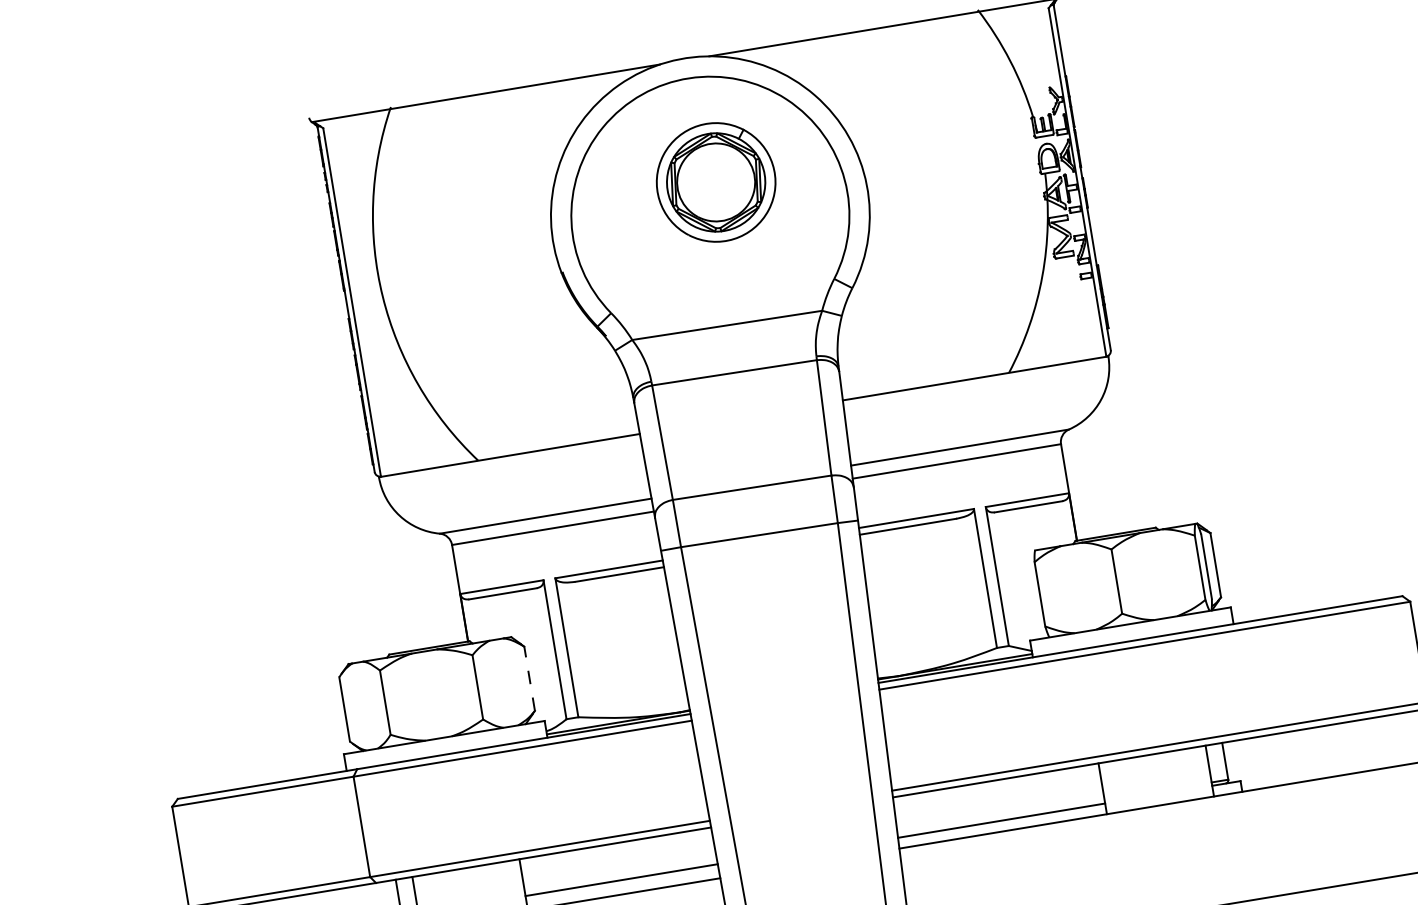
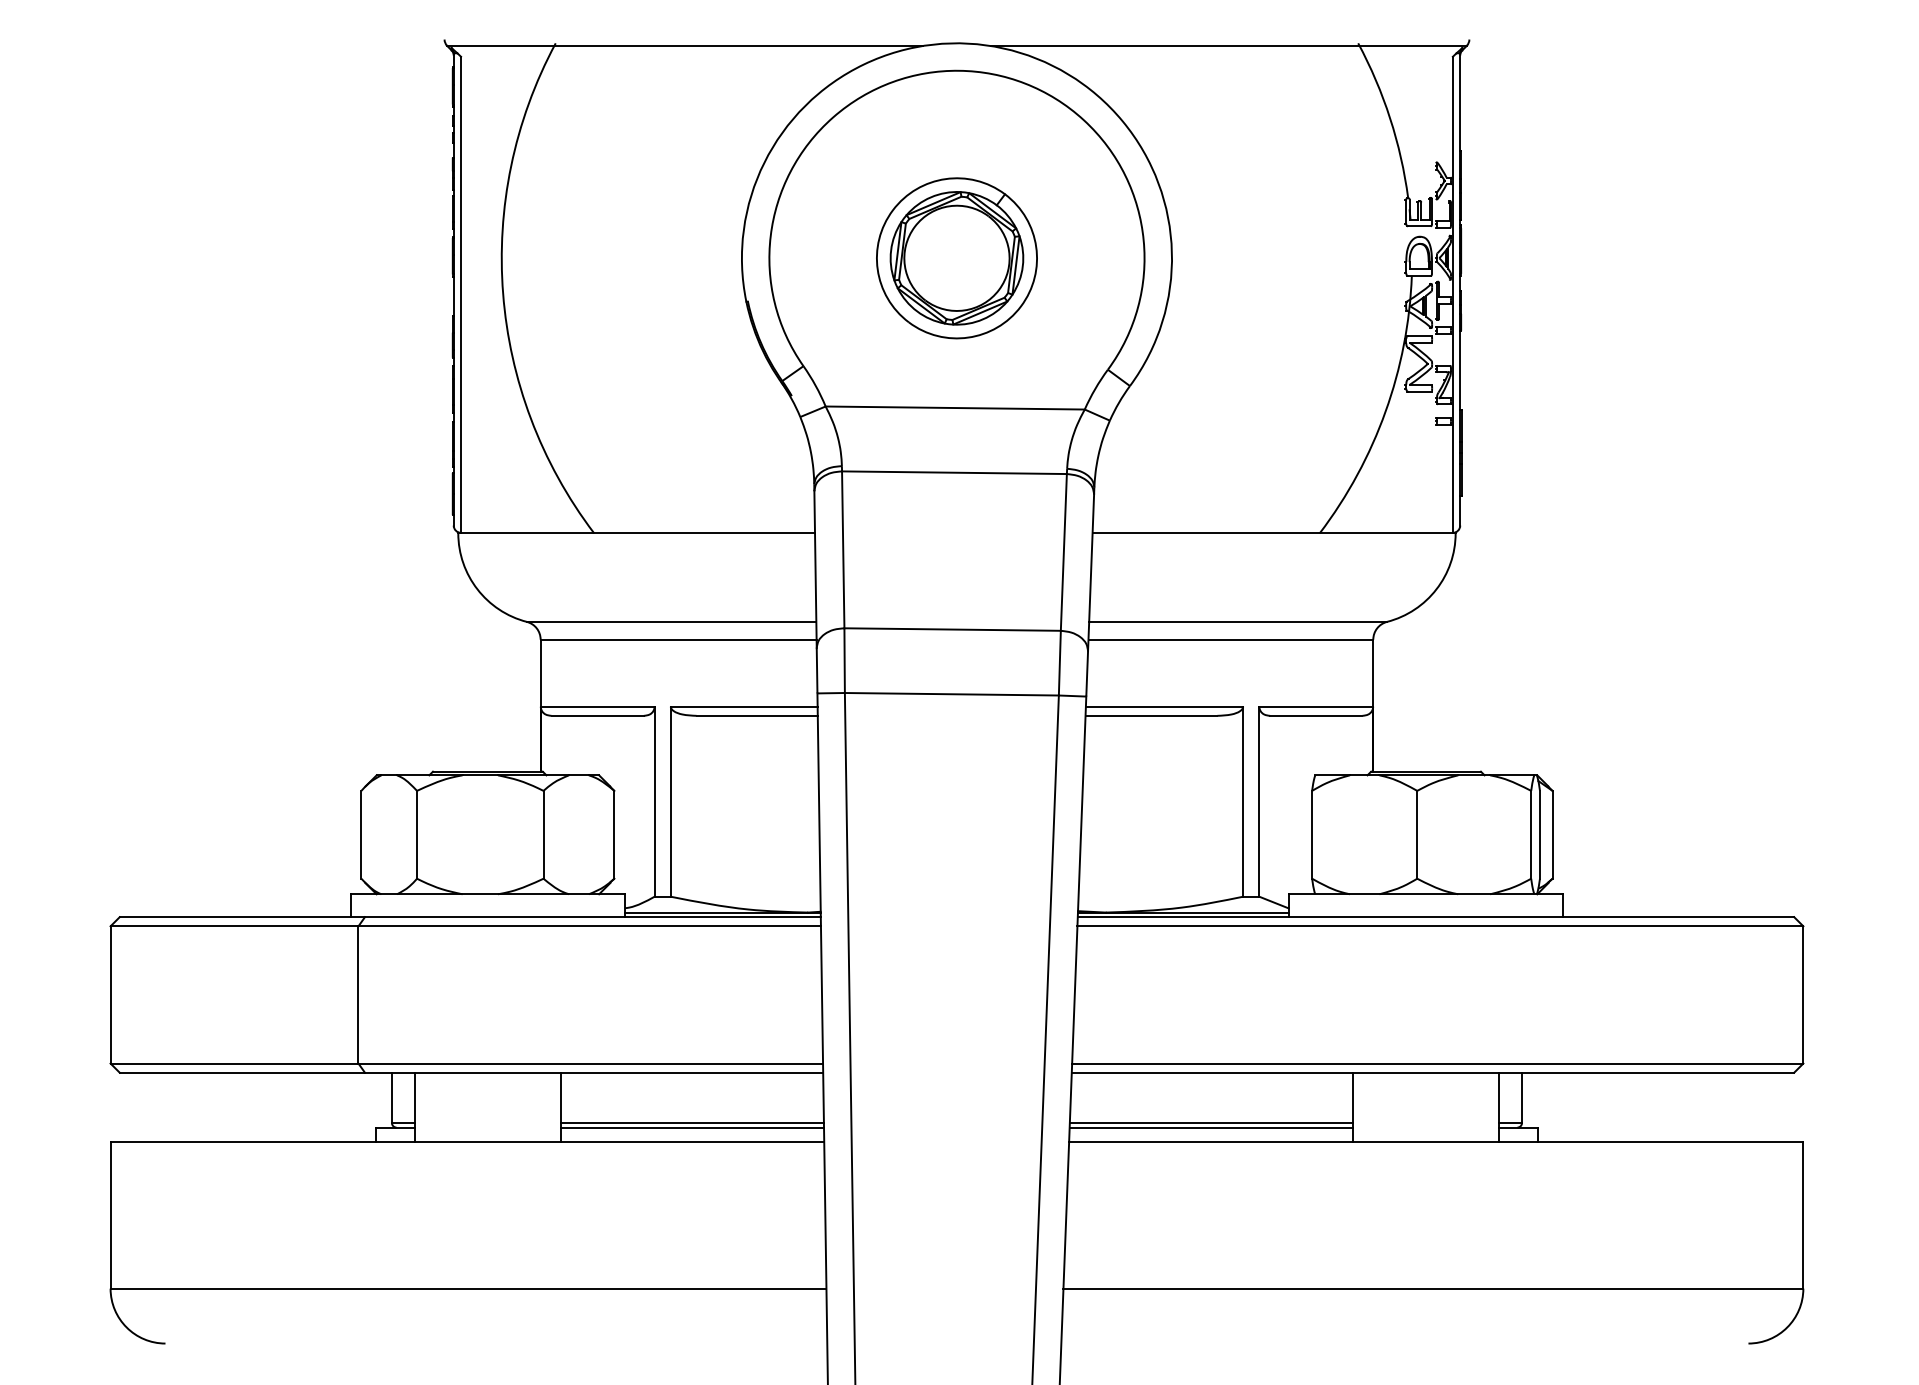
part: (715, 182) -> (956, 258), moved
line: (529, 678) -> (614, 834), dashed -> solid
line: (1000, 817) -> (1210, 1123), added
line: (622, 883) -> (692, 1127), added

